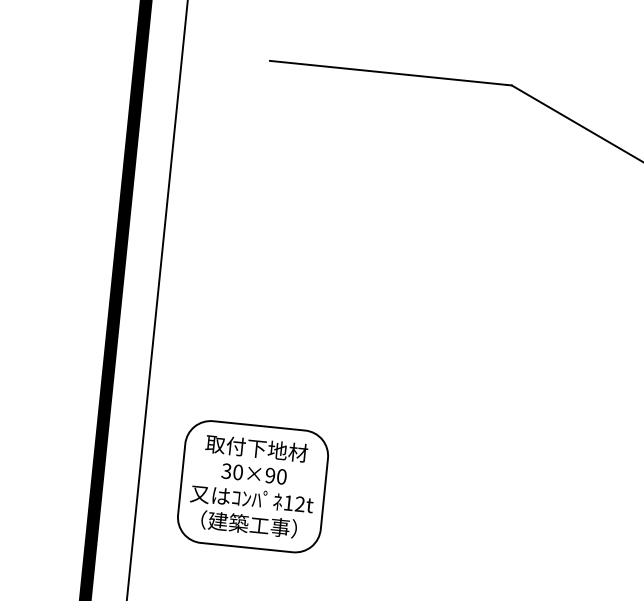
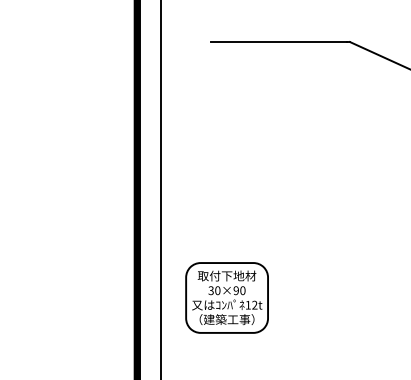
part: (252, 485) -> (226, 297), moved

